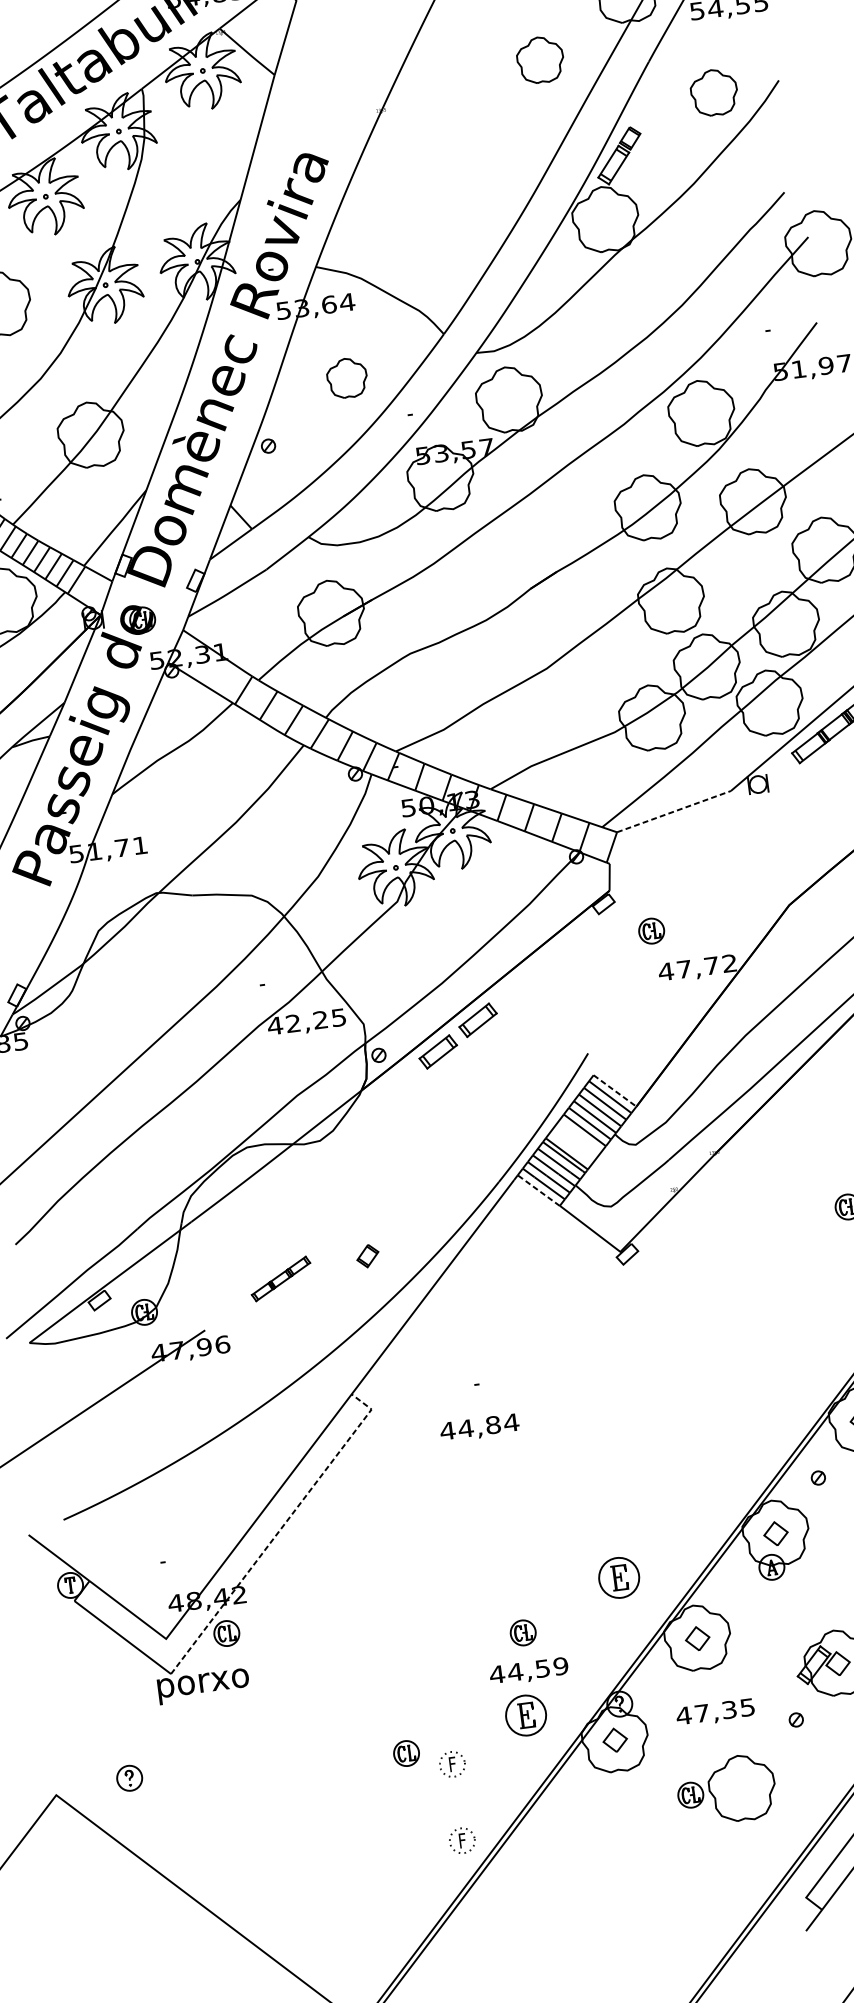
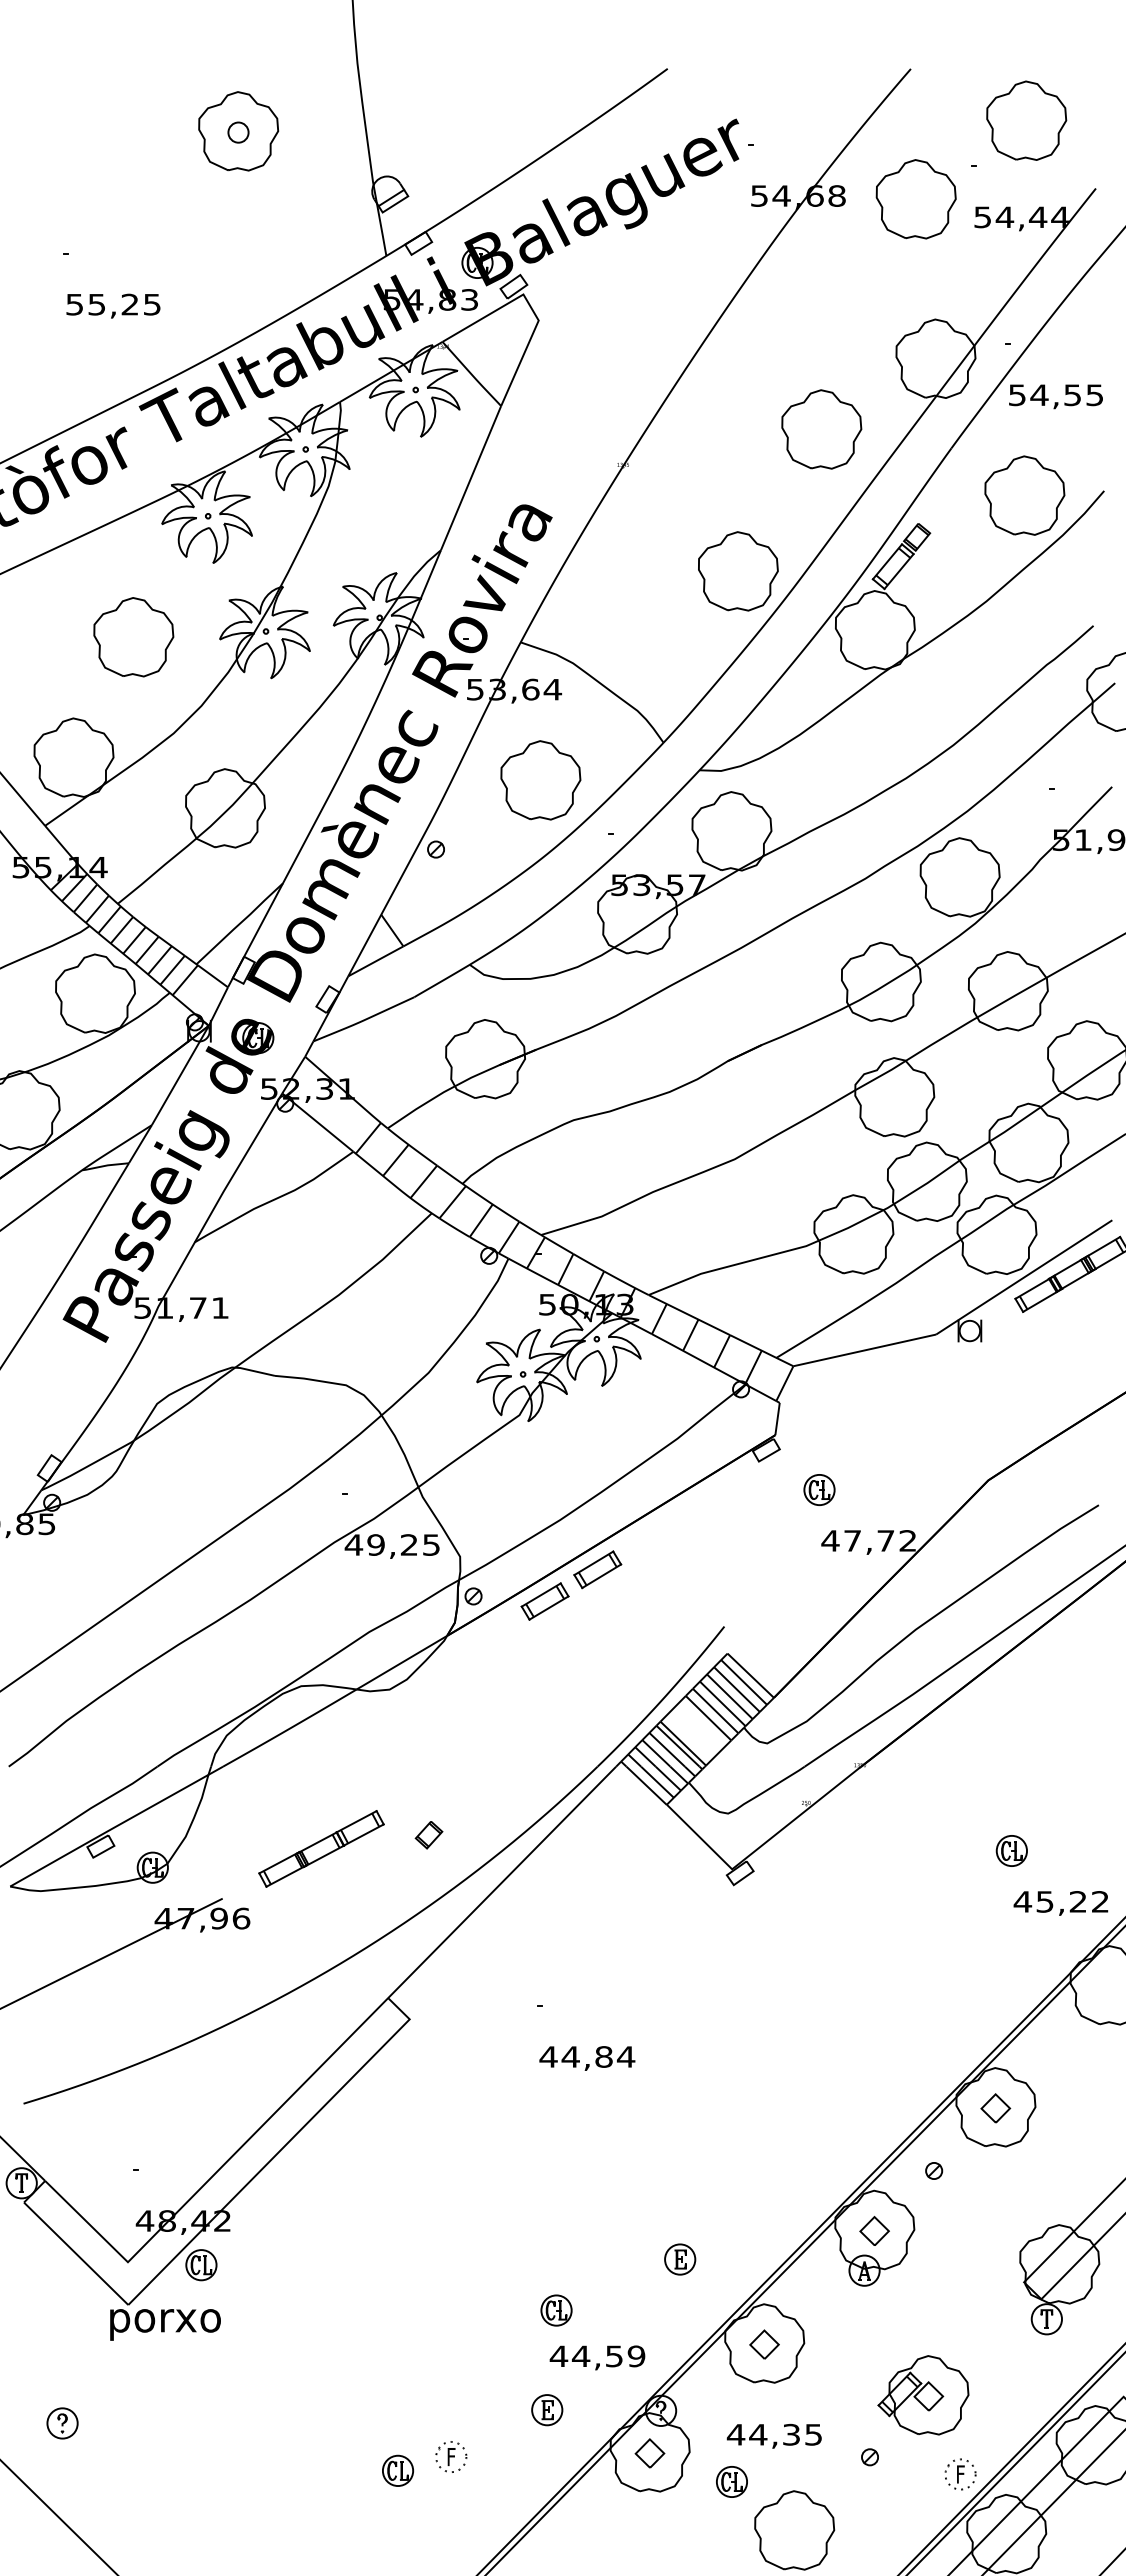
part: (540, 60) -> (821, 429), size x1.43
part: (713, 92) -> (1024, 495), size x1.43
part: (487, 185) -> (738, 571), added
part: (346, 378) -> (540, 780), size x1.67
line: (674, 811) -> (865, 1350), dashed -> solid
text: (292, 1023) -> (375, 1544), 42,25 -> 49,25
line: (614, 1090) -> (750, 1675), dashed -> solid
line: (541, 1192) -> (646, 1785), dashed -> solid
part: (280, 1278) -> (321, 1848), size x1.67
text: (479, 1428) -> (587, 2058), moved
line: (279, 1530) -> (280, 2150), dashed -> solid
part: (619, 1577) -> (680, 2259), size x0.62
text: (529, 1671) -> (597, 2357), moved
text: (702, 1713) -> (758, 2434), 47,35 -> 44,35
part: (526, 1715) -> (547, 2410), size x0.62
part: (406, 1753) -> (397, 2470), moved
part: (690, 1794) -> (731, 2481), moved
part: (462, 1840) -> (451, 2549), removed

